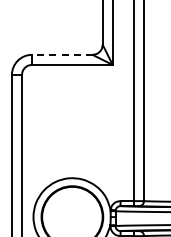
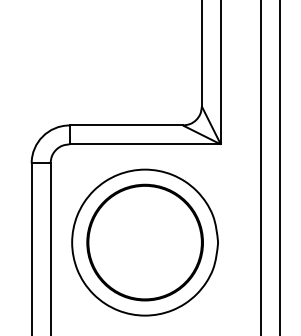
line: (61, 54) -> (124, 124), dashed -> solid
part: (72, 117) -> (145, 243), added

